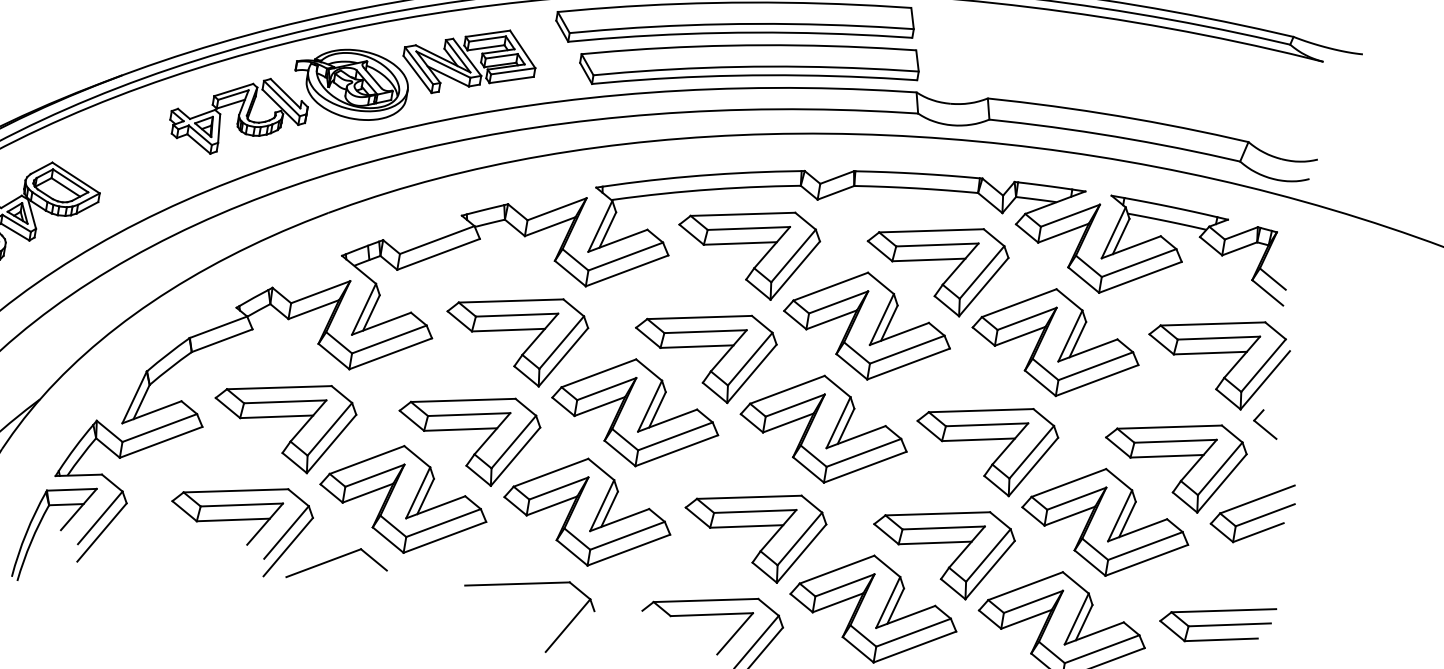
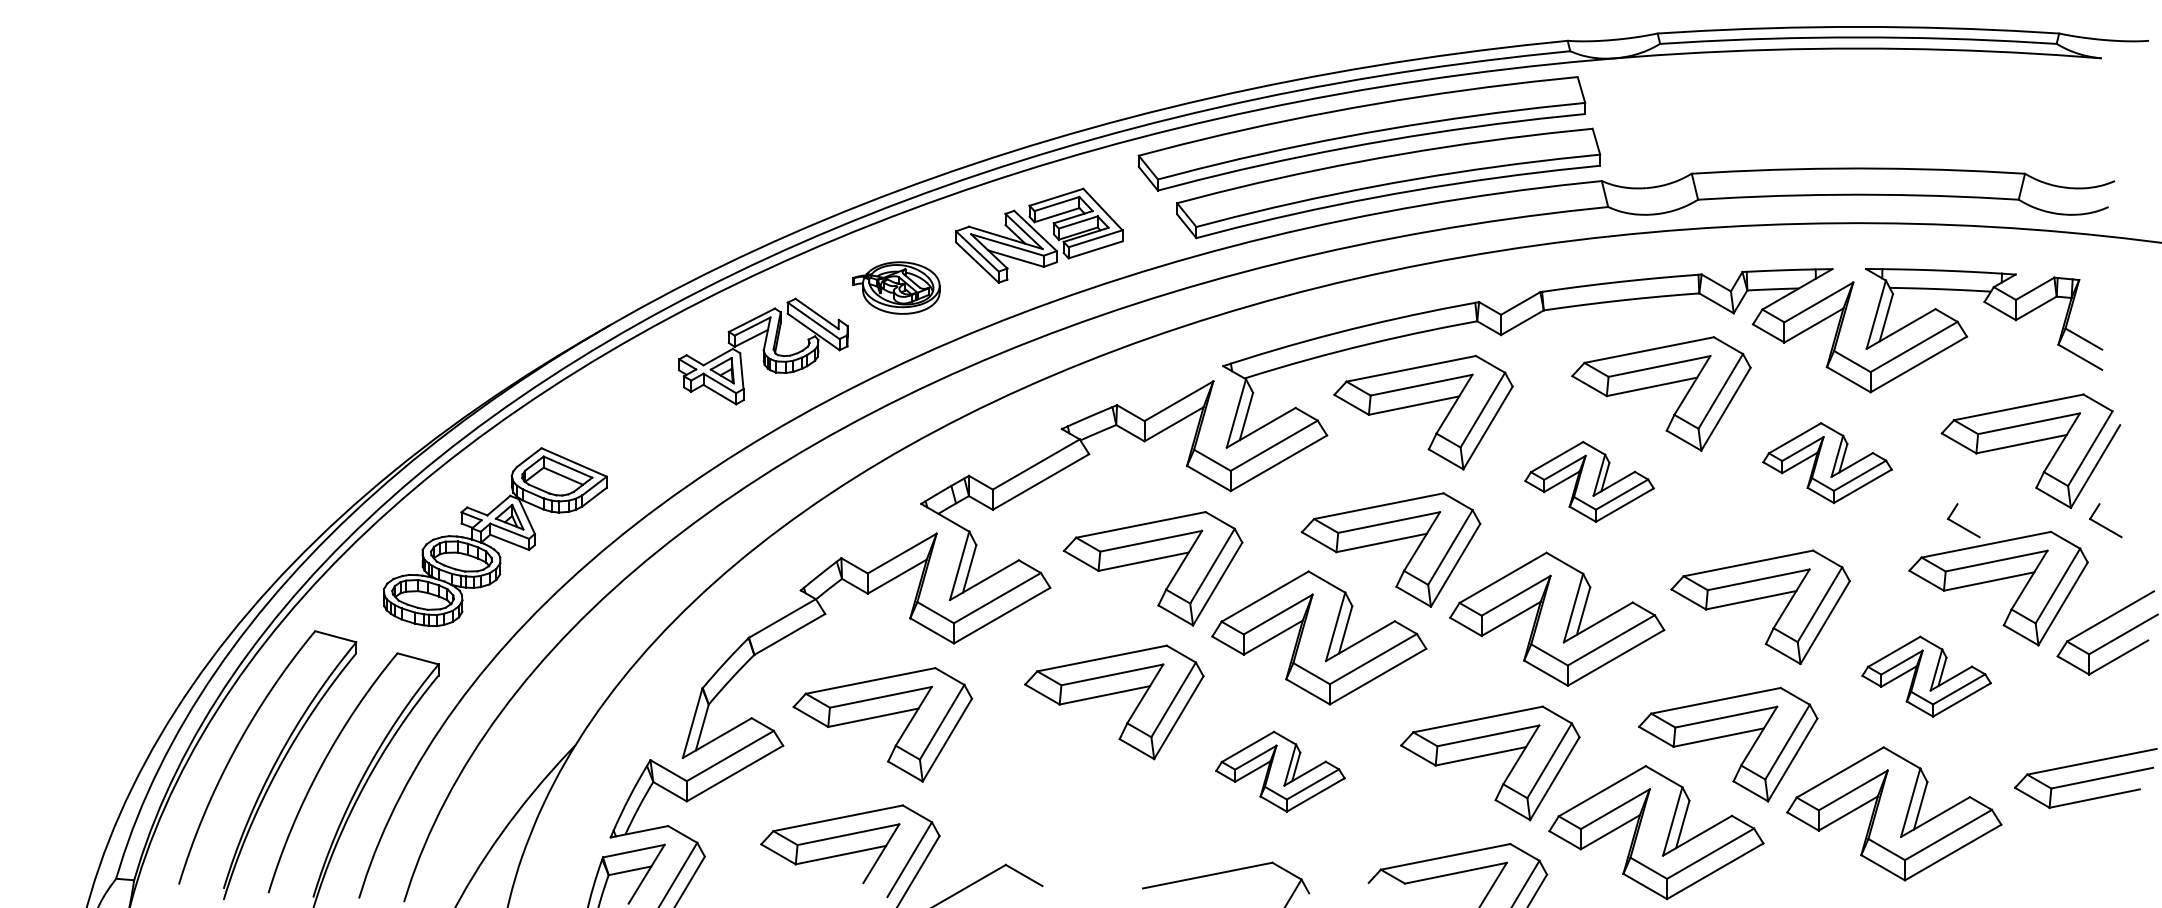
part: (351, 83) -> (896, 287), size x0.6
part: (867, 325) -> (1589, 481), size x0.6
part: (1056, 342) -> (1827, 462), size x0.6
part: (1154, 405) -> (1963, 520), added
part: (403, 498) -> (1048, 793), removed
part: (588, 512) -> (1280, 771), size x0.6
part: (1105, 522) -> (1926, 676), size x0.6

